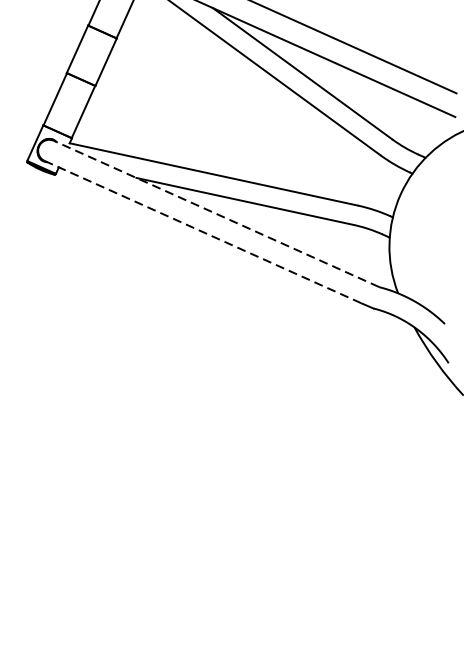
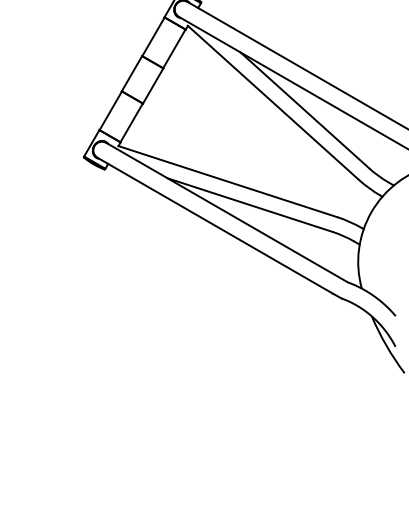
line: (215, 213) -> (226, 212), dashed -> solid
line: (203, 231) -> (215, 225), dashed -> solid

